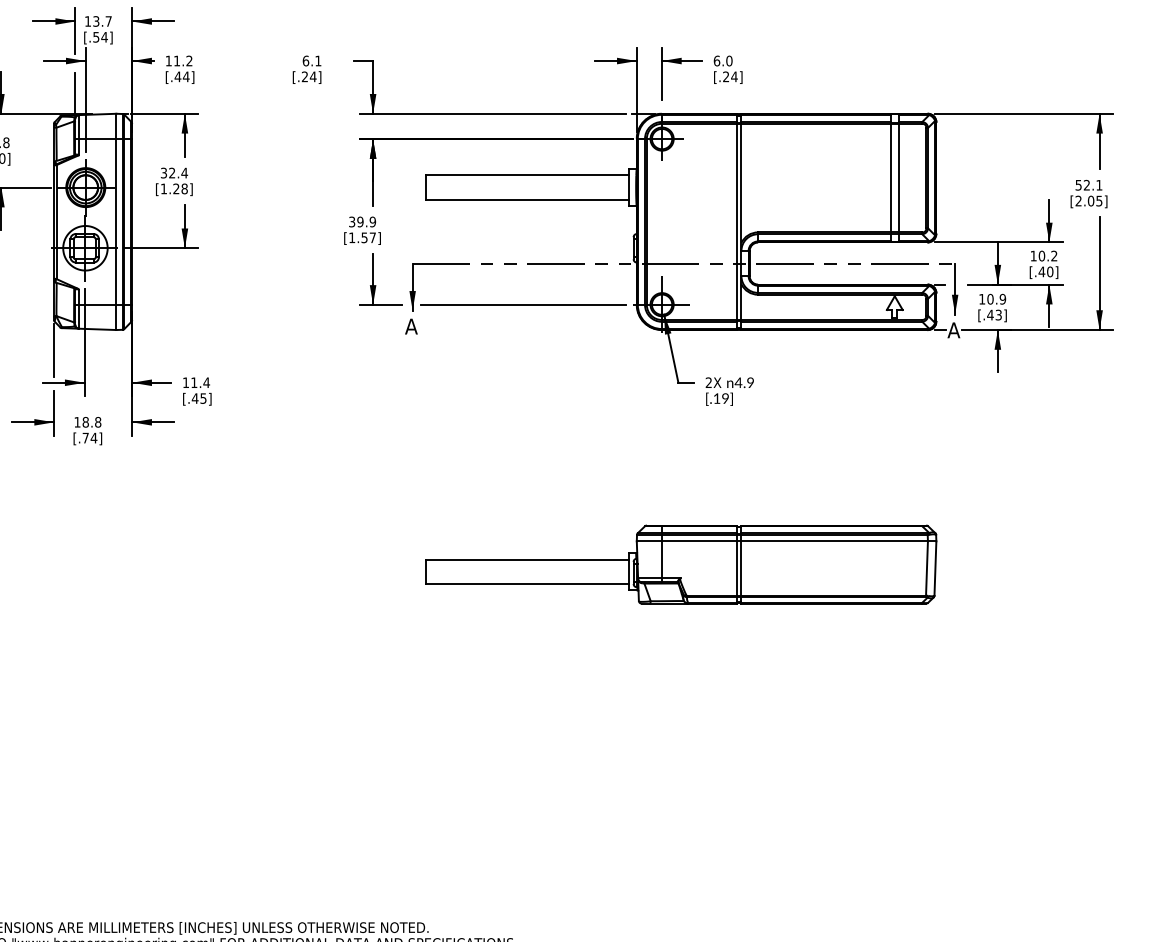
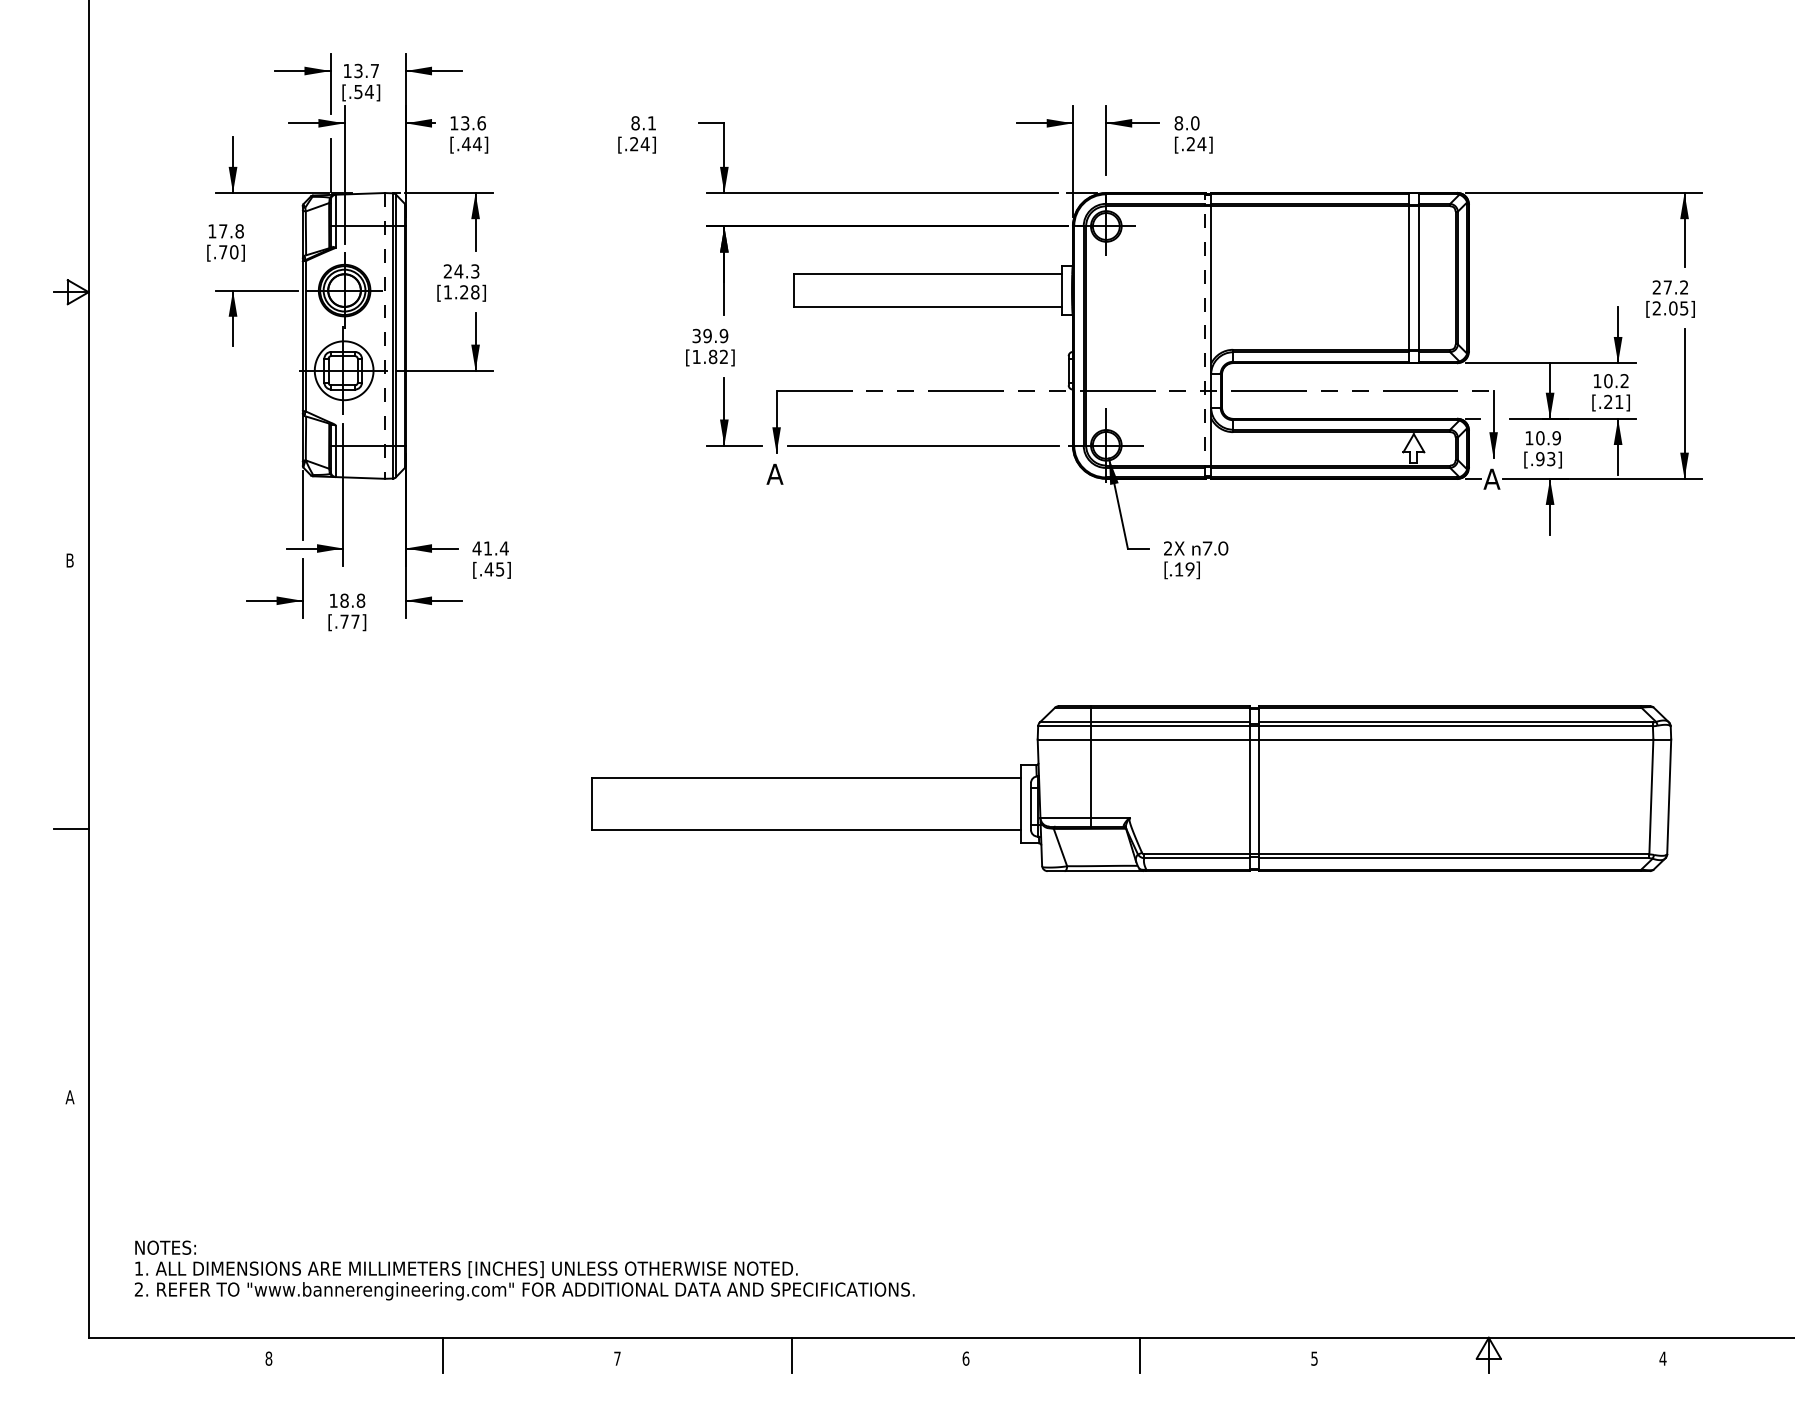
text: (183, 61) -> (473, 123), 11.2 -> 13.6
text: (305, 61) -> (635, 123), 6.1 -> 8.1
text: (716, 61) -> (1178, 123), 6.0 -> 8.0
text: (174, 173) -> (461, 271), 32.4 -> 24.3
text: (1088, 185) -> (1670, 287), 52.1 -> 27.2
line: (115, 221) -> (384, 335), solid -> dashed
line: (737, 221) -> (1205, 335), solid -> dashed
text: (367, 237) -> (717, 356), [1.57] -> [1.82]
text: (1045, 271) -> (1613, 401), [.40] -> [.21]
text: (989, 315) -> (1539, 459), [.43] -> [.93]
text: (185, 382) -> (476, 548), 11.4 -> 41.4
text: (744, 382) -> (1215, 548), 4.9 -> 7.0
text: (94, 437) -> (355, 621), [.74] -> [.77]
part: (681, 564) -> (1131, 788), size x1.6

